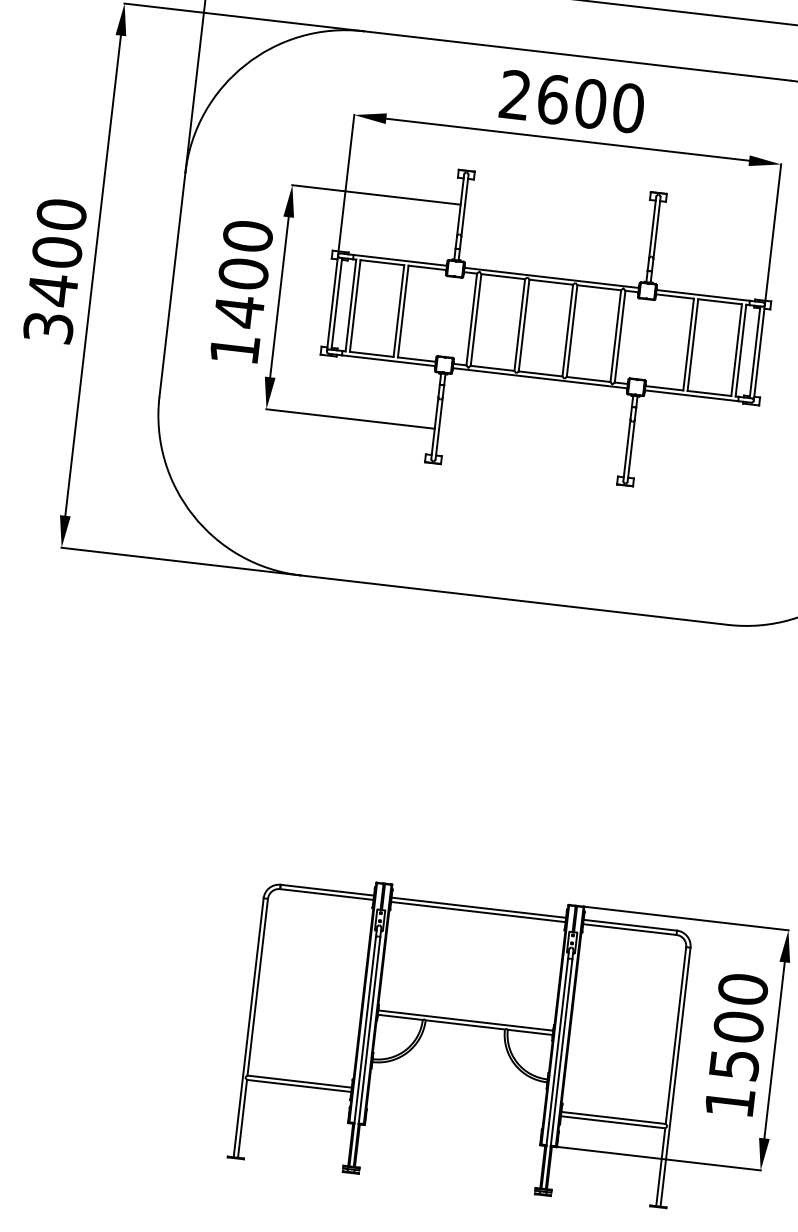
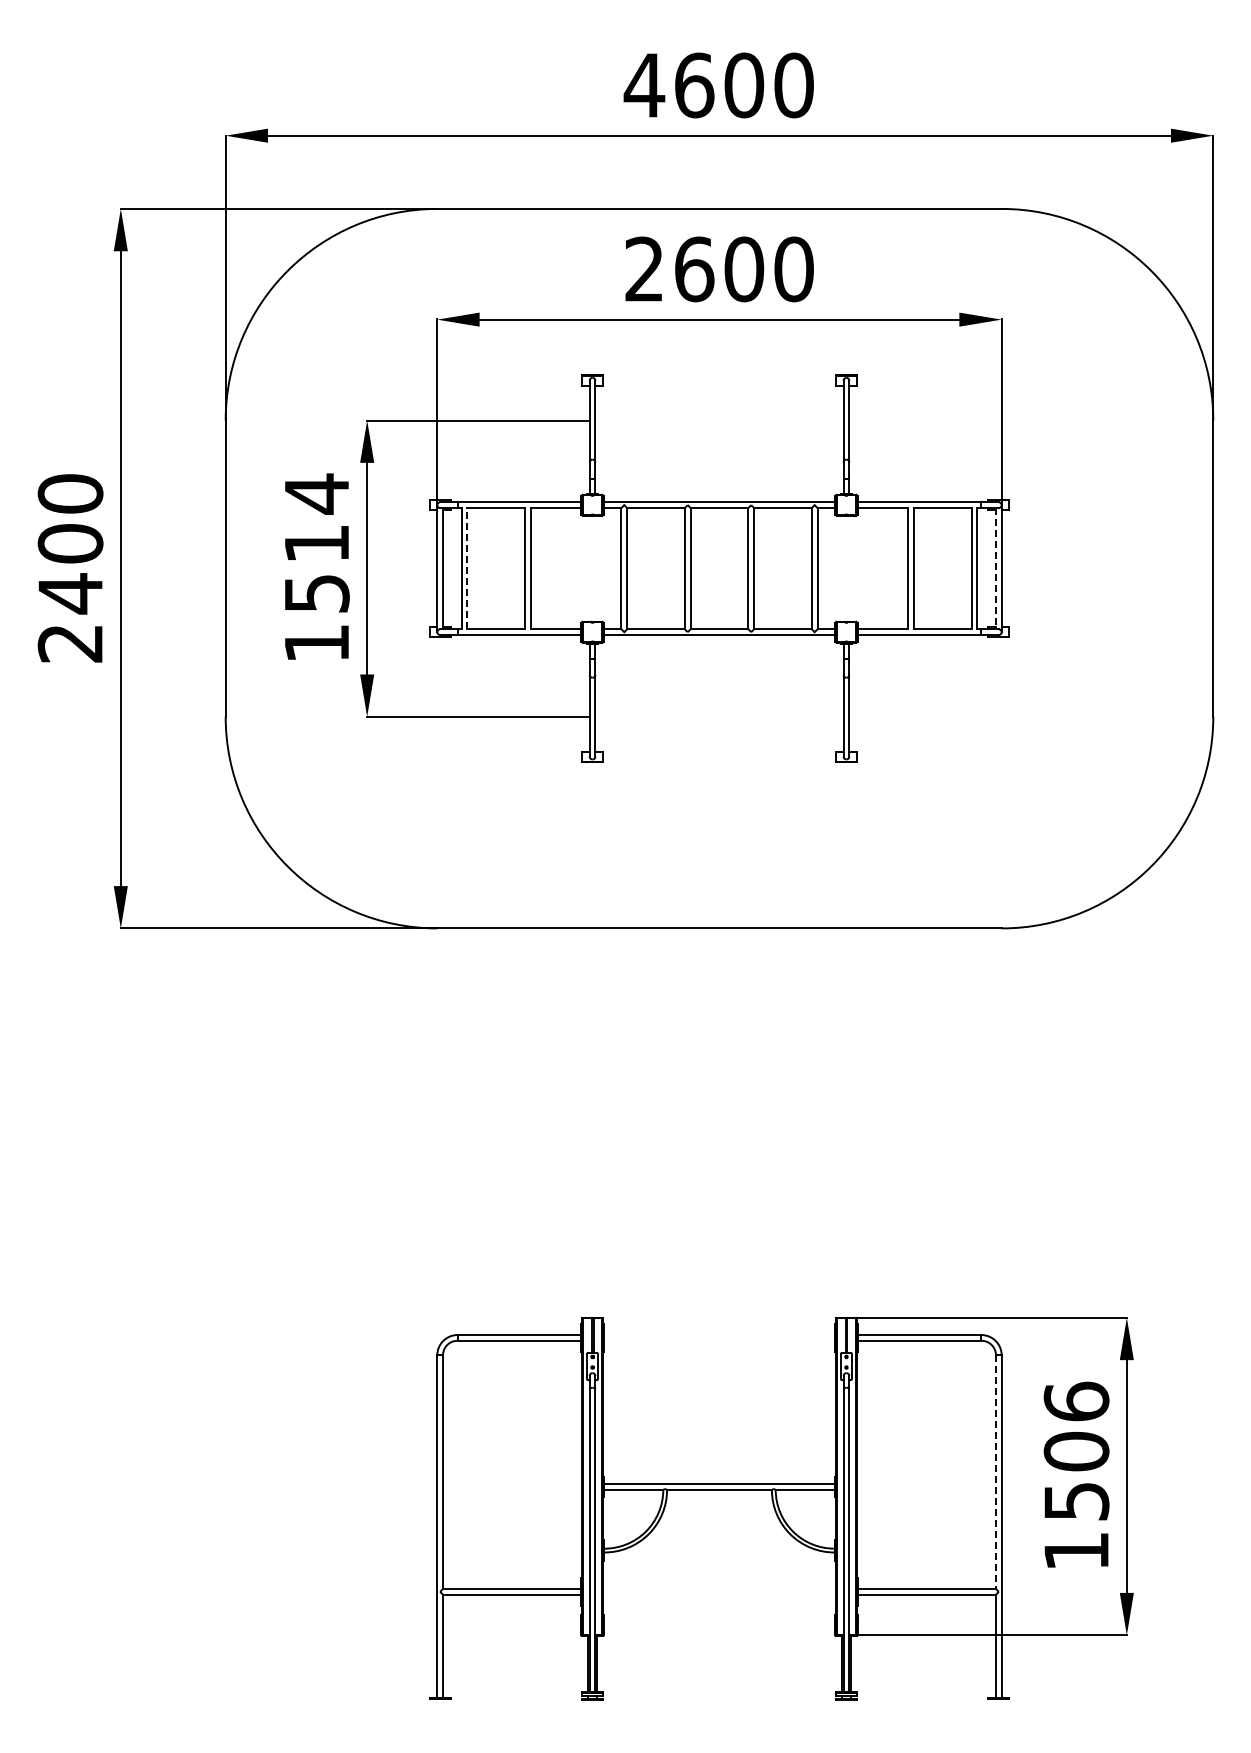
text: (243, 273) -> (316, 543), 1400 -> 1514
line: (355, 305) -> (467, 568), solid -> dashed
text: (48, 327) -> (70, 643), 3400 -> 2400
line: (754, 352) -> (995, 568), solid -> dashed
line: (478, 908) -> (719, 1335), removed
line: (478, 911) -> (719, 1340), removed
text: (743, 989) -> (1076, 1401), 1500 -> 1506
line: (675, 1035) -> (995, 1472), solid -> dashed

